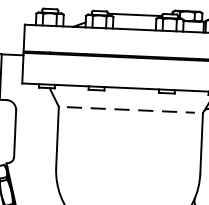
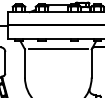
line: (131, 110) -> (58, 49), dashed -> solid

